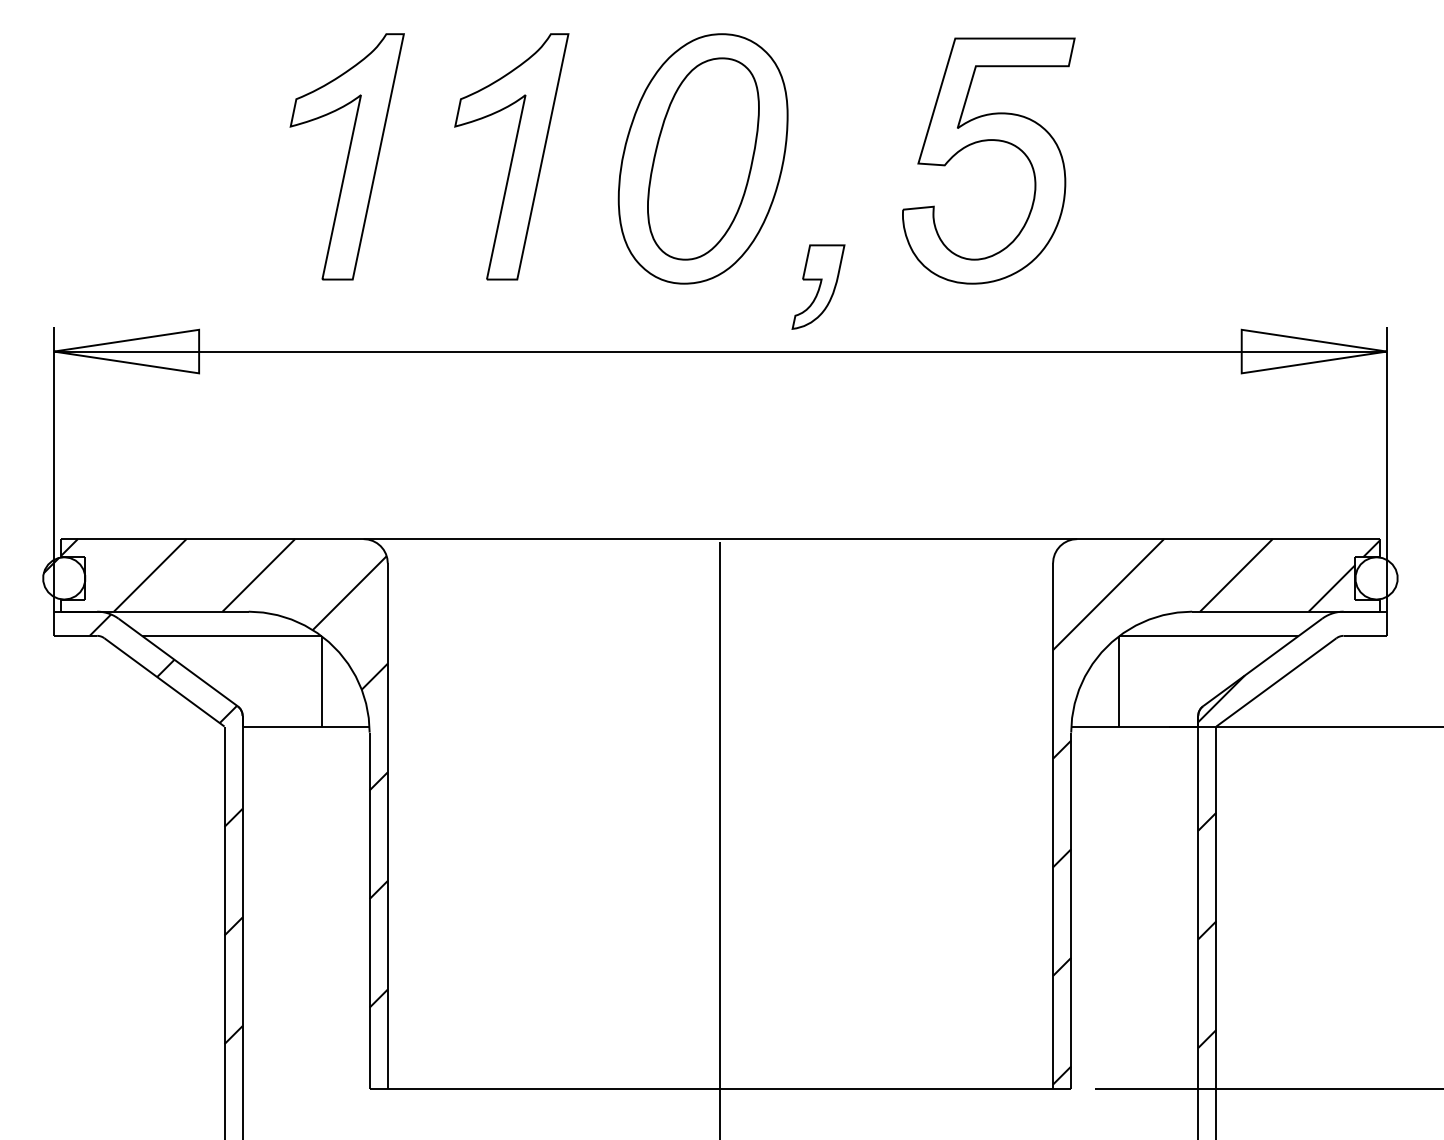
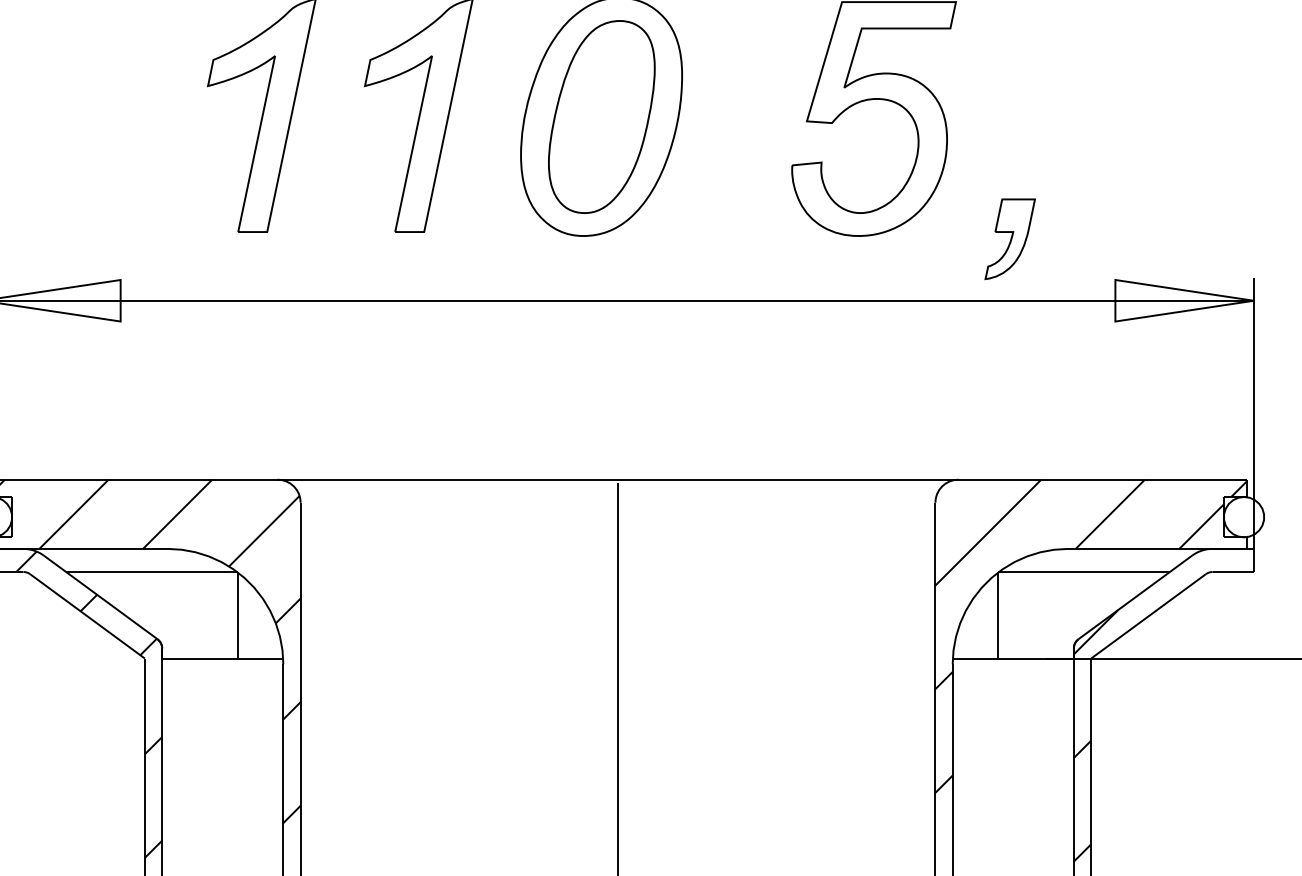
part: (818, 286) -> (1010, 238), moved

